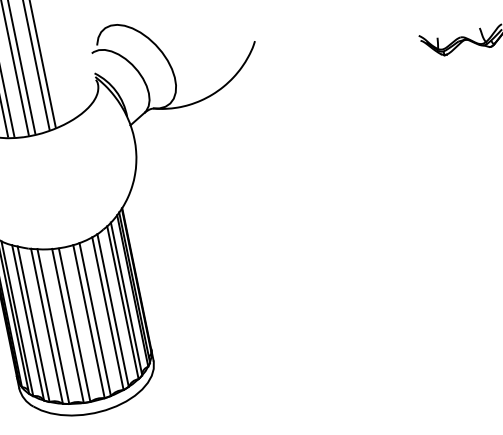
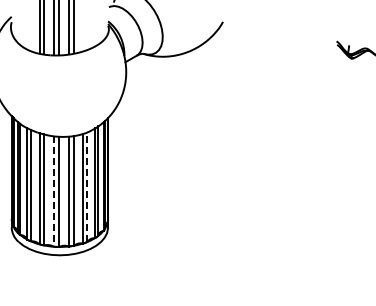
line: (113, 310) -> (87, 187), solid -> dashed
line: (68, 327) -> (54, 192), solid -> dashed

